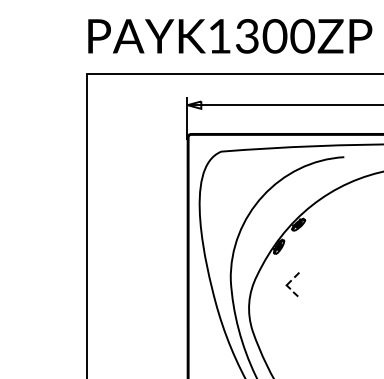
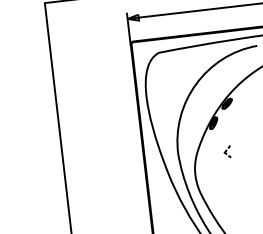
part: (291, 284) -> (226, 152), size x0.62

